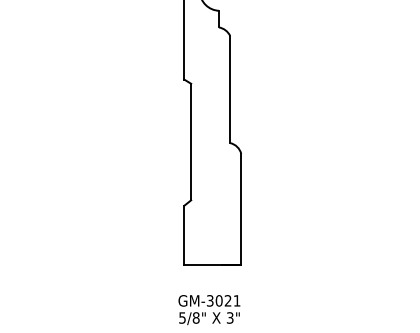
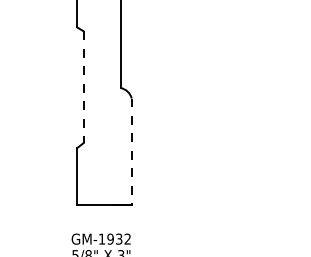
line: (191, 142) -> (84, 87), solid -> dashed
line: (241, 209) -> (131, 151), solid -> dashed
text: (223, 300) -> (114, 238), GM-3021 -> GM-1932

